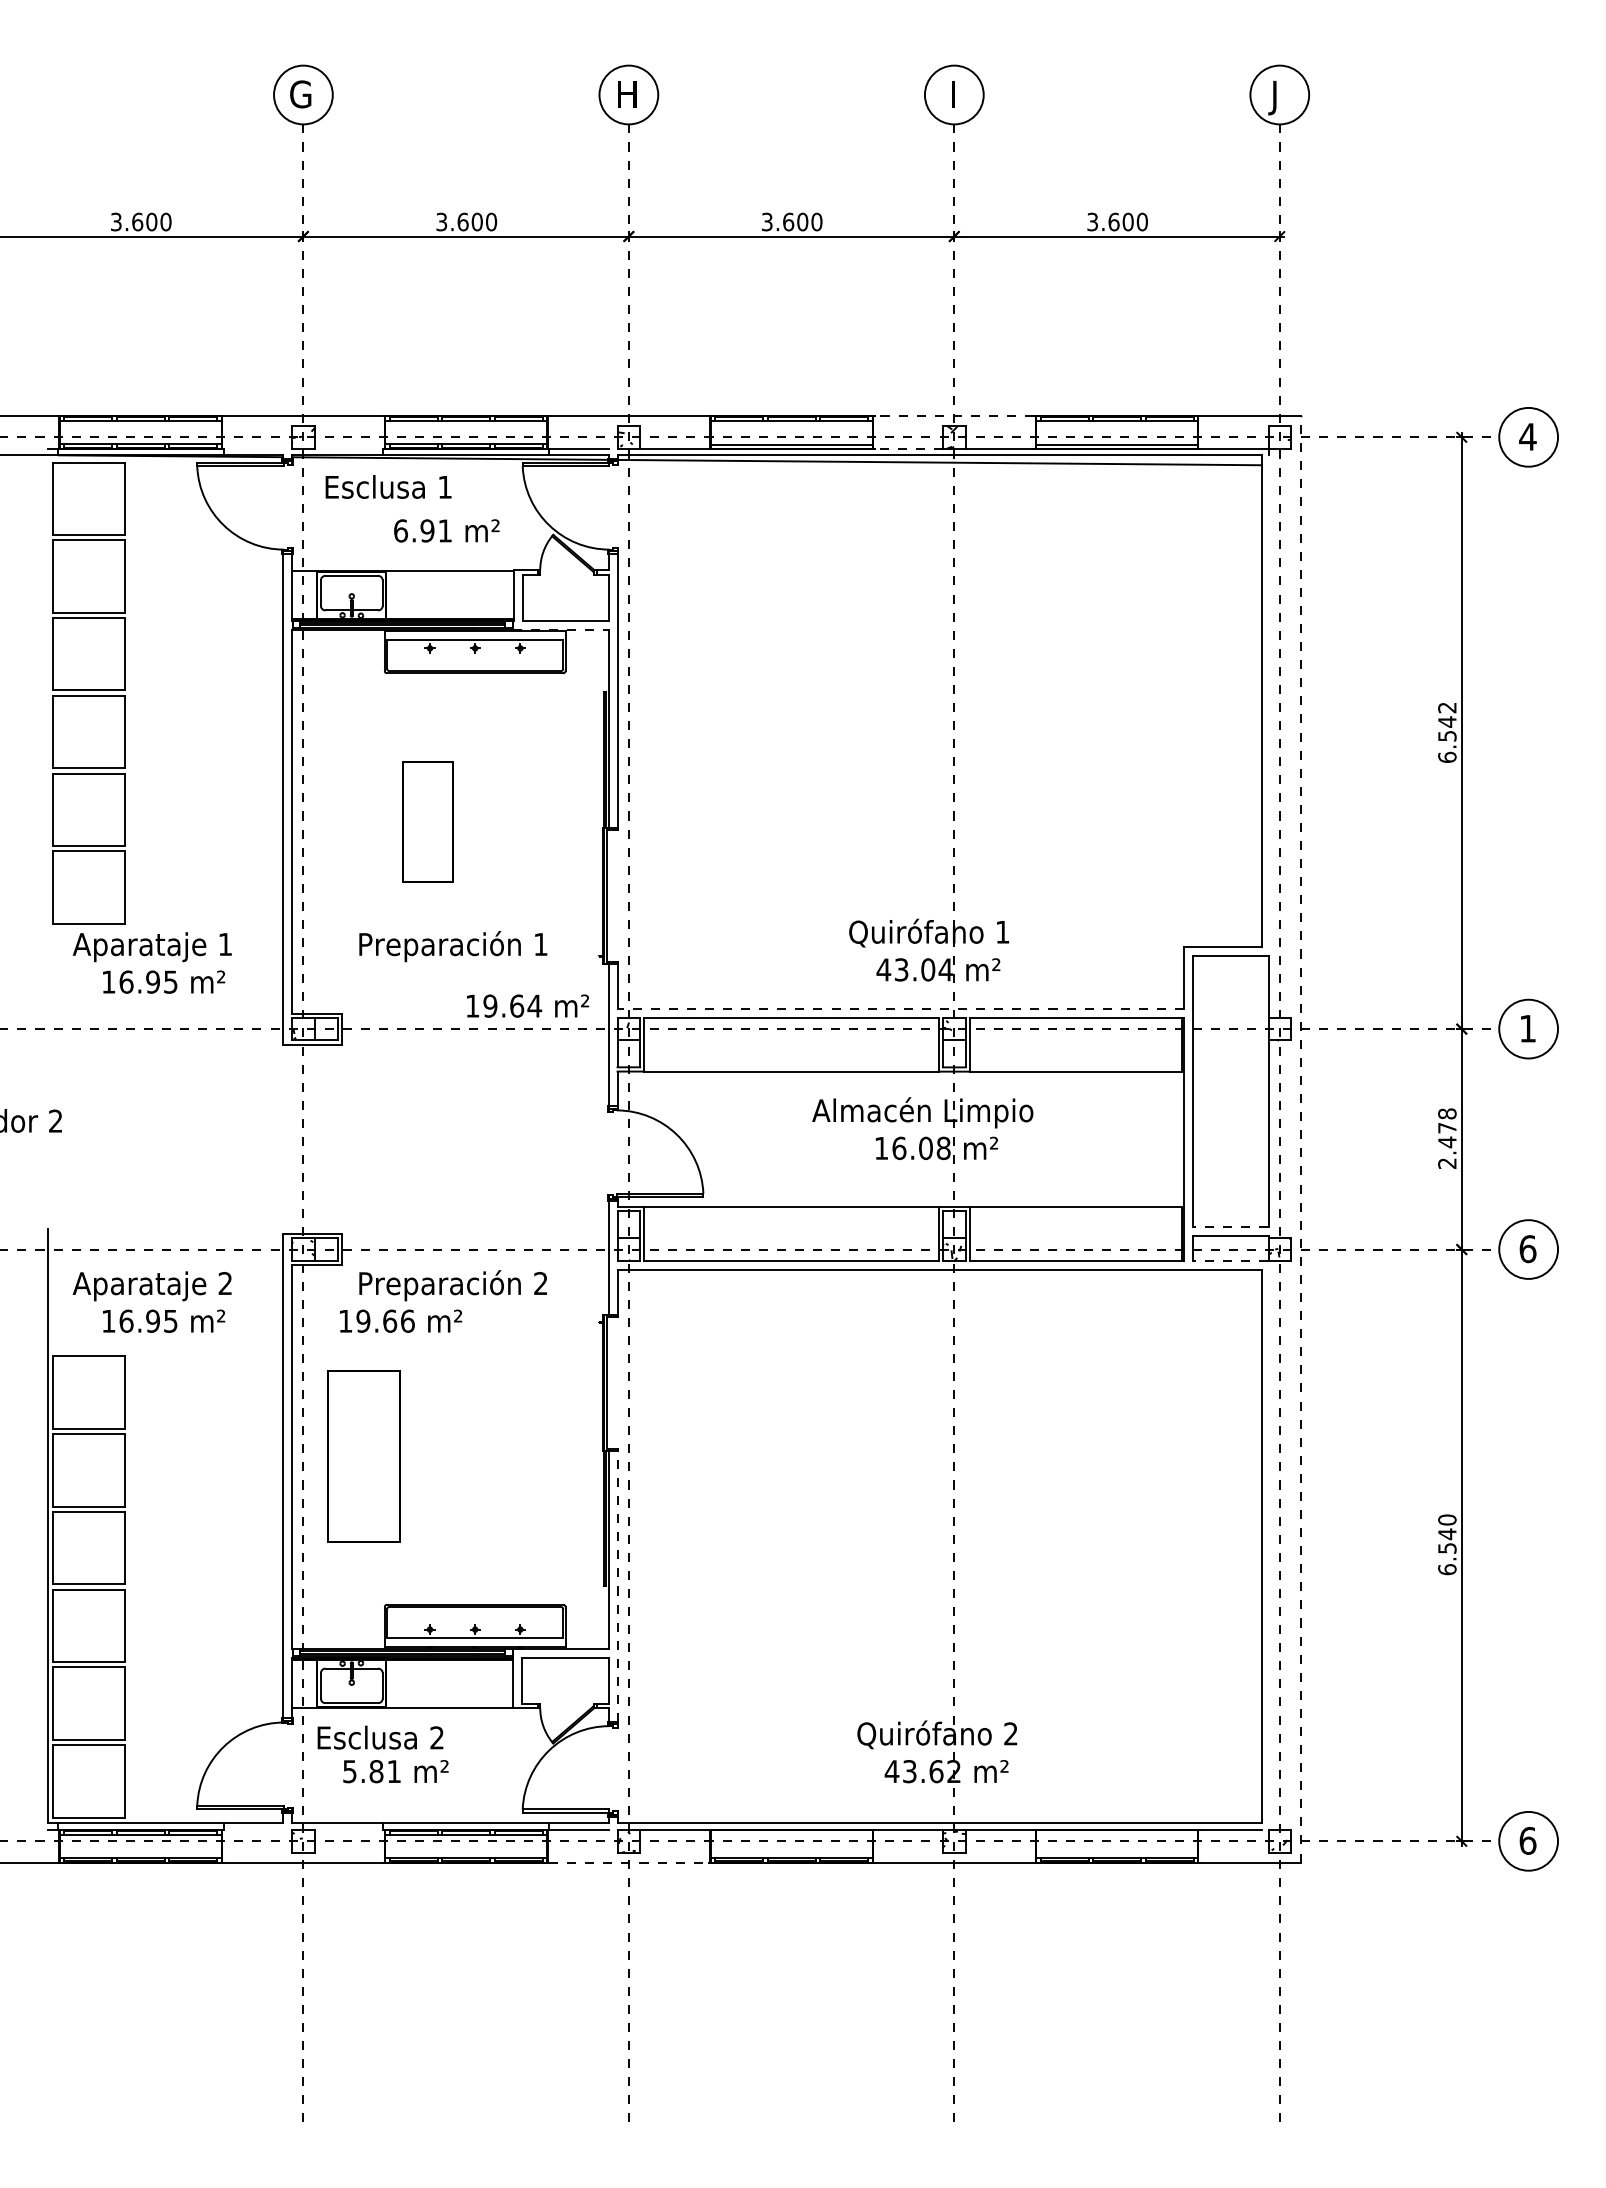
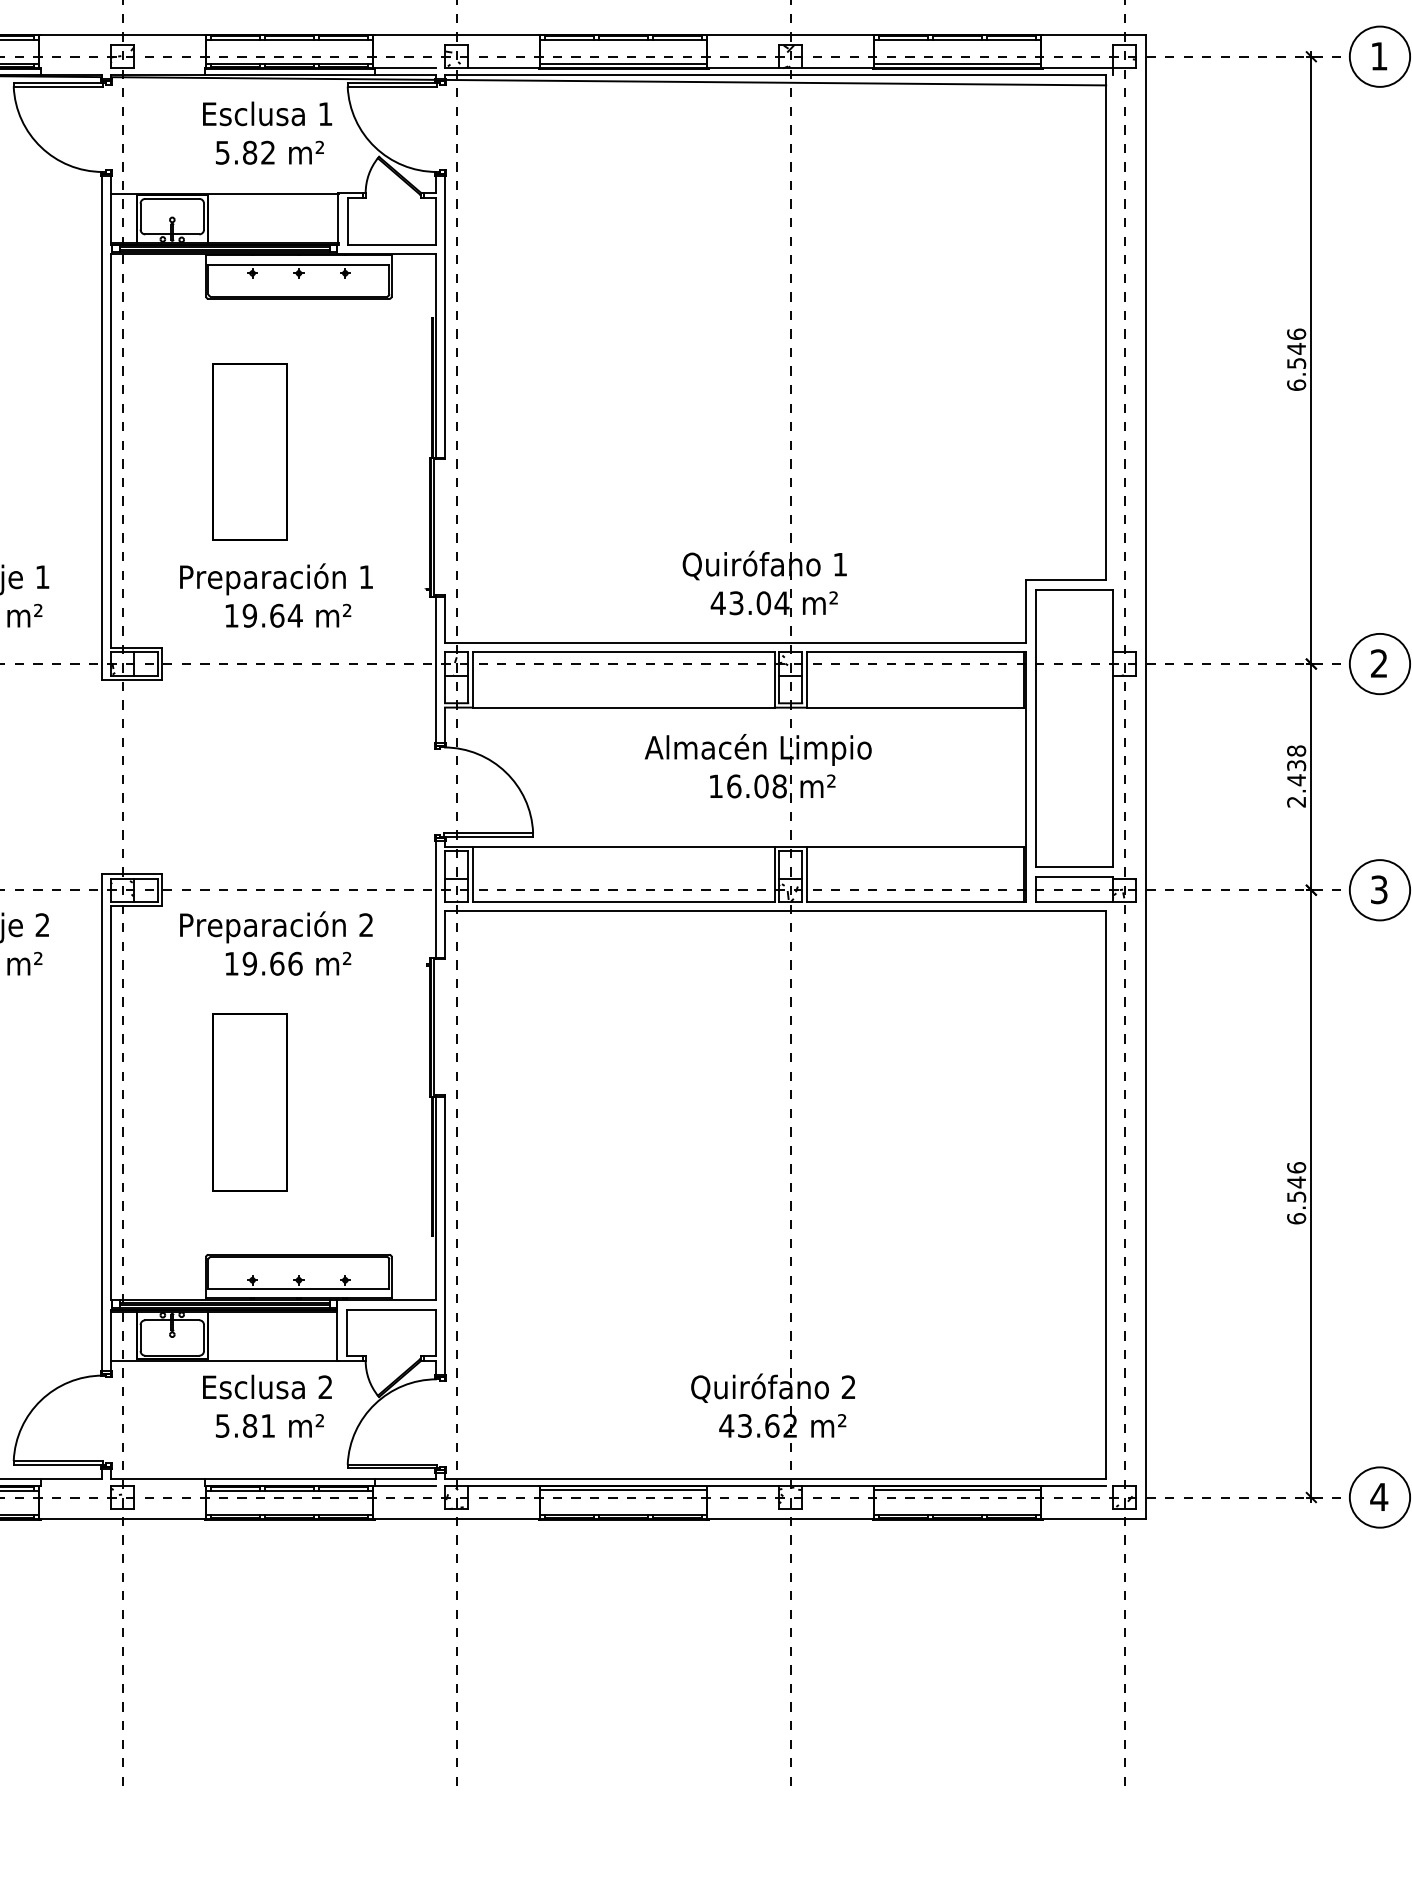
line: (954, 416) -> (790, 35), dashed -> solid
text: (1527, 436) -> (1378, 55), 4 -> 1
line: (908, 448) -> (743, 68), dashed -> solid
text: (388, 486) -> (267, 113), moved
text: (422, 530) -> (244, 152), 6.91 -> 5.82
line: (560, 629) -> (386, 253), dashed -> solid
text: (1447, 707) -> (1296, 333), 6.542 -> 6.546
part: (427, 821) -> (249, 450), size x1.43
text: (528, 1005) -> (288, 615), moved
line: (900, 1008) -> (735, 642), dashed -> solid
text: (1527, 1028) -> (1378, 663), 1 -> 2
text: (1447, 1127) -> (1296, 764), 2.478 -> 2.438
line: (1301, 1138) -> (1146, 776), dashed -> solid
line: (1230, 1227) -> (1074, 867), dashed -> solid
text: (1527, 1249) -> (1378, 890), 6 -> 3
line: (1230, 1260) -> (1074, 901), dashed -> solid
text: (401, 1320) -> (288, 963), moved
part: (363, 1456) -> (249, 1102), moved
text: (1447, 1519) -> (1296, 1167), 6.540 -> 6.546
line: (617, 1586) -> (444, 1236), dashed -> solid
text: (380, 1737) -> (267, 1386), moved
text: (395, 1771) -> (269, 1425), moved
line: (791, 1834) -> (623, 1490), added
line: (1116, 1834) -> (957, 1490), added
text: (1527, 1840) -> (1378, 1496), 6 -> 4
line: (628, 1862) -> (456, 1519), dashed -> solid

